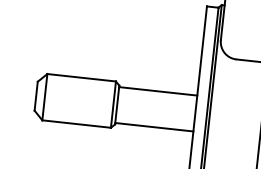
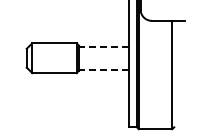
line: (157, 91) -> (103, 46), solid -> dashed
line: (153, 126) -> (103, 69), solid -> dashed

